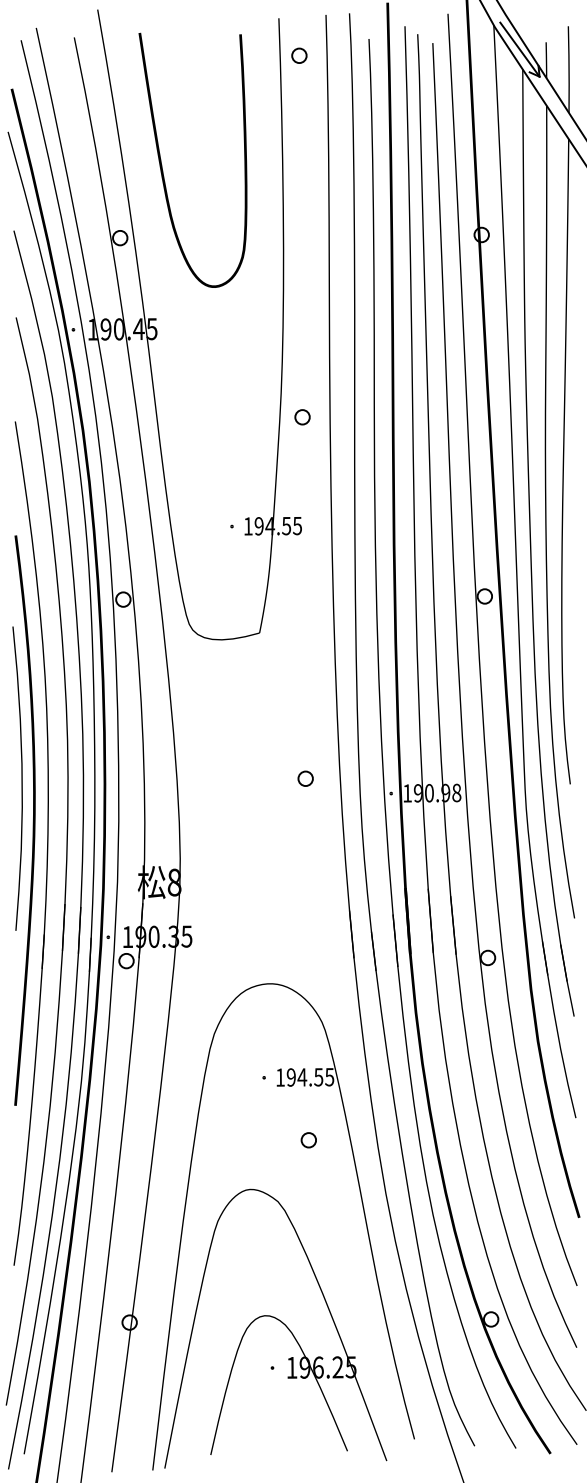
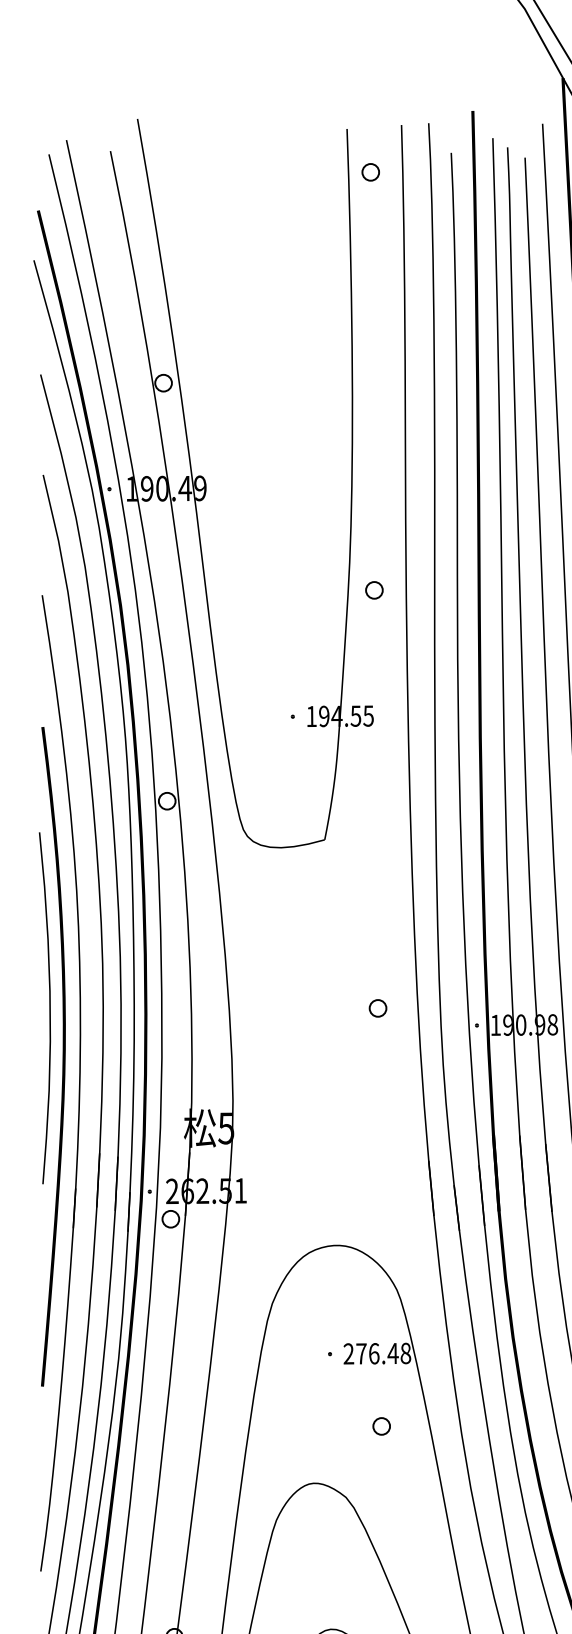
curve: (162, 165) -> (212, 299), removed
text: (151, 329) -> (199, 488), 190.45 -> 190.49
text: (174, 882) -> (226, 1128), 8 -> 5
text: (157, 936) -> (206, 1190), 190.35 -> 262.51
text: (305, 1077) -> (377, 1353), 194.55 -> 276.48

